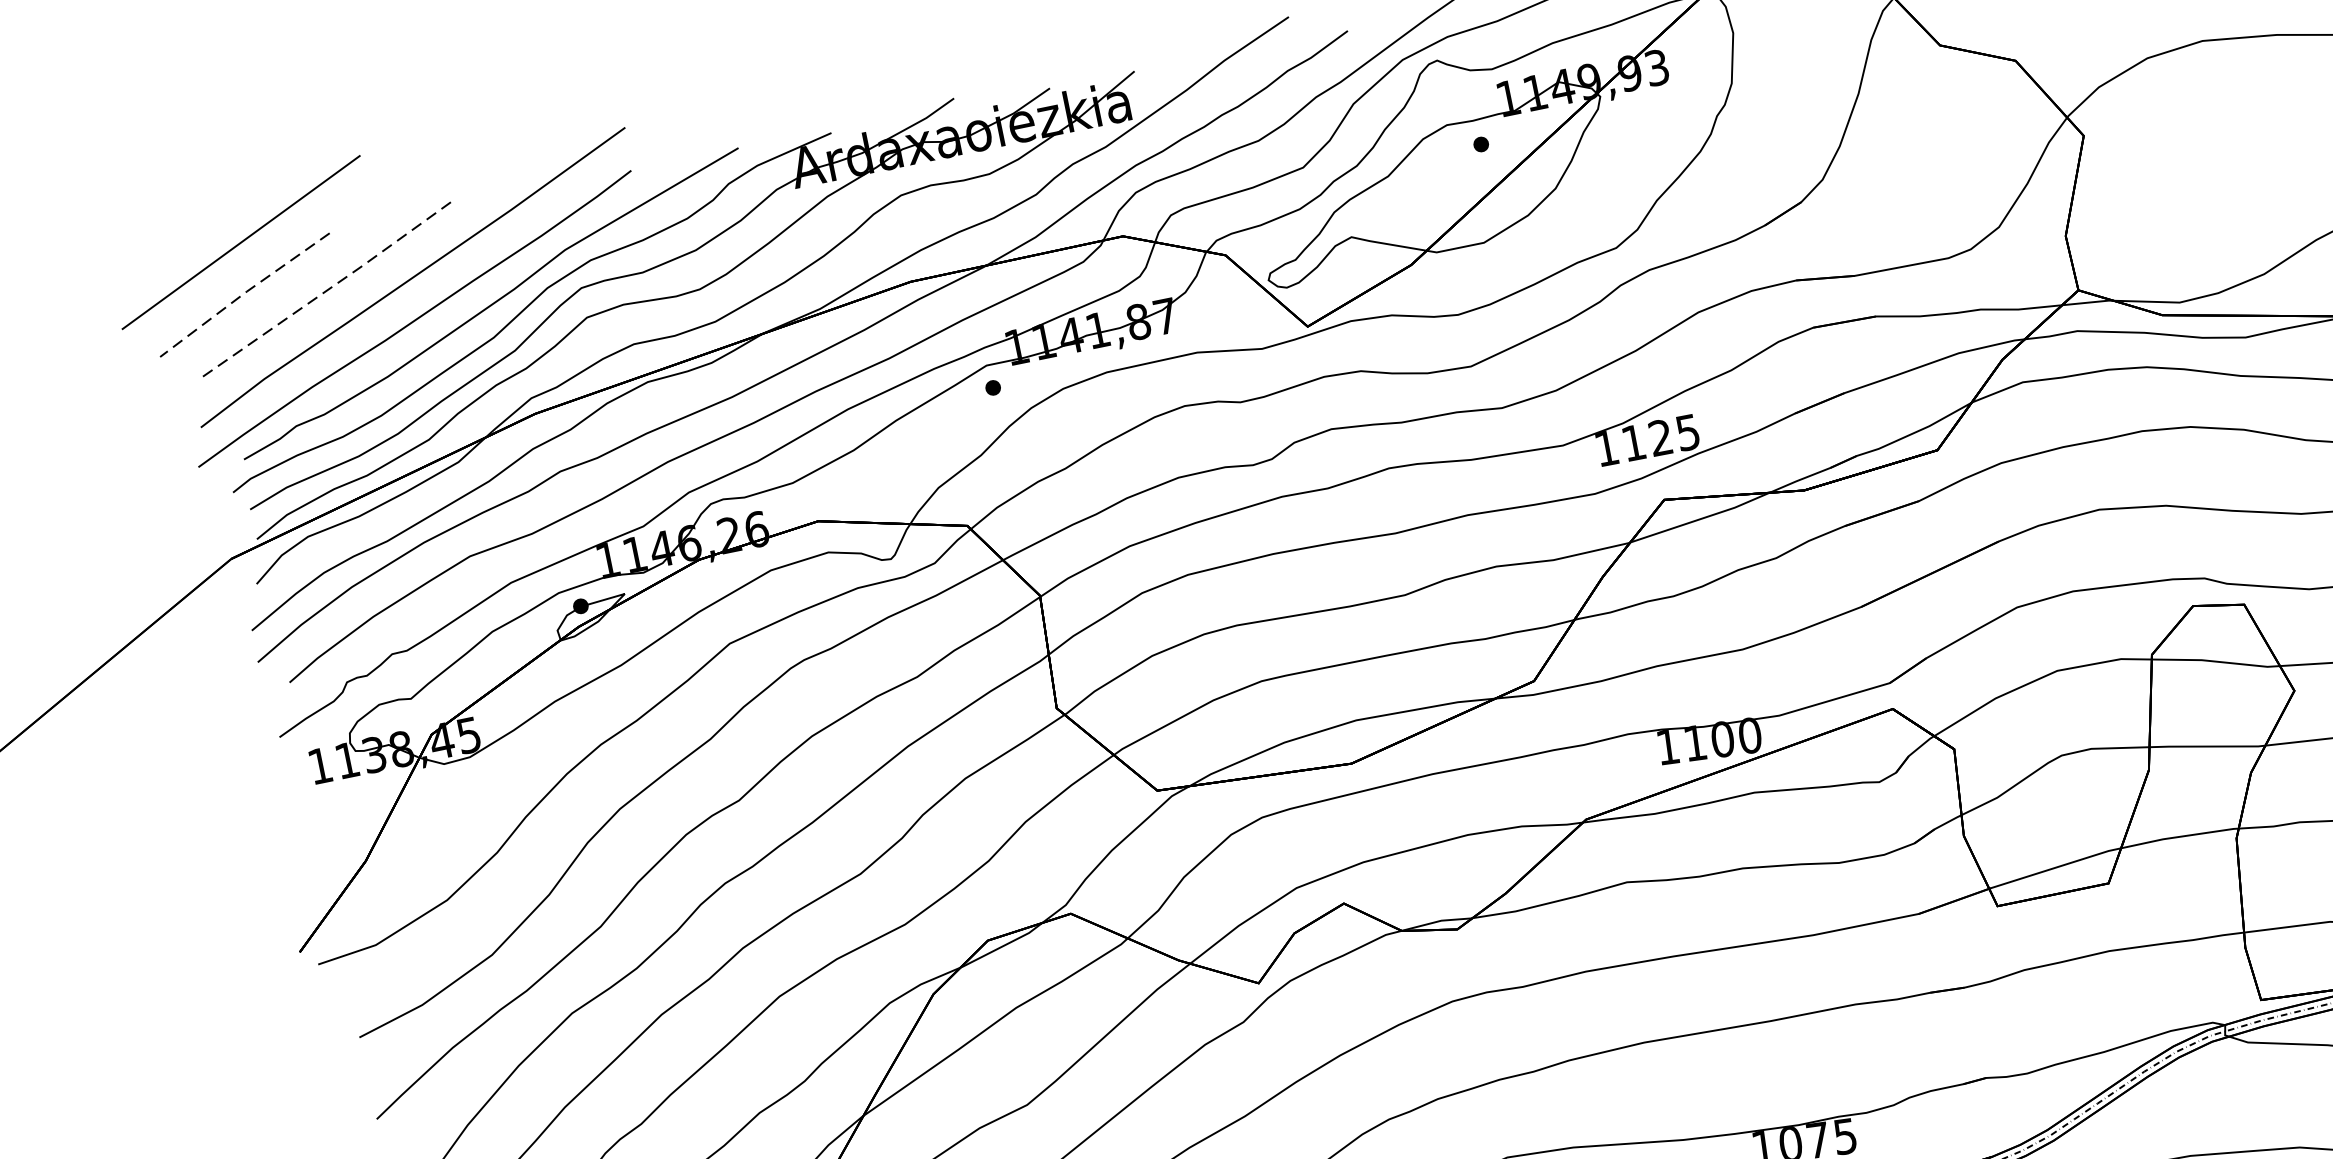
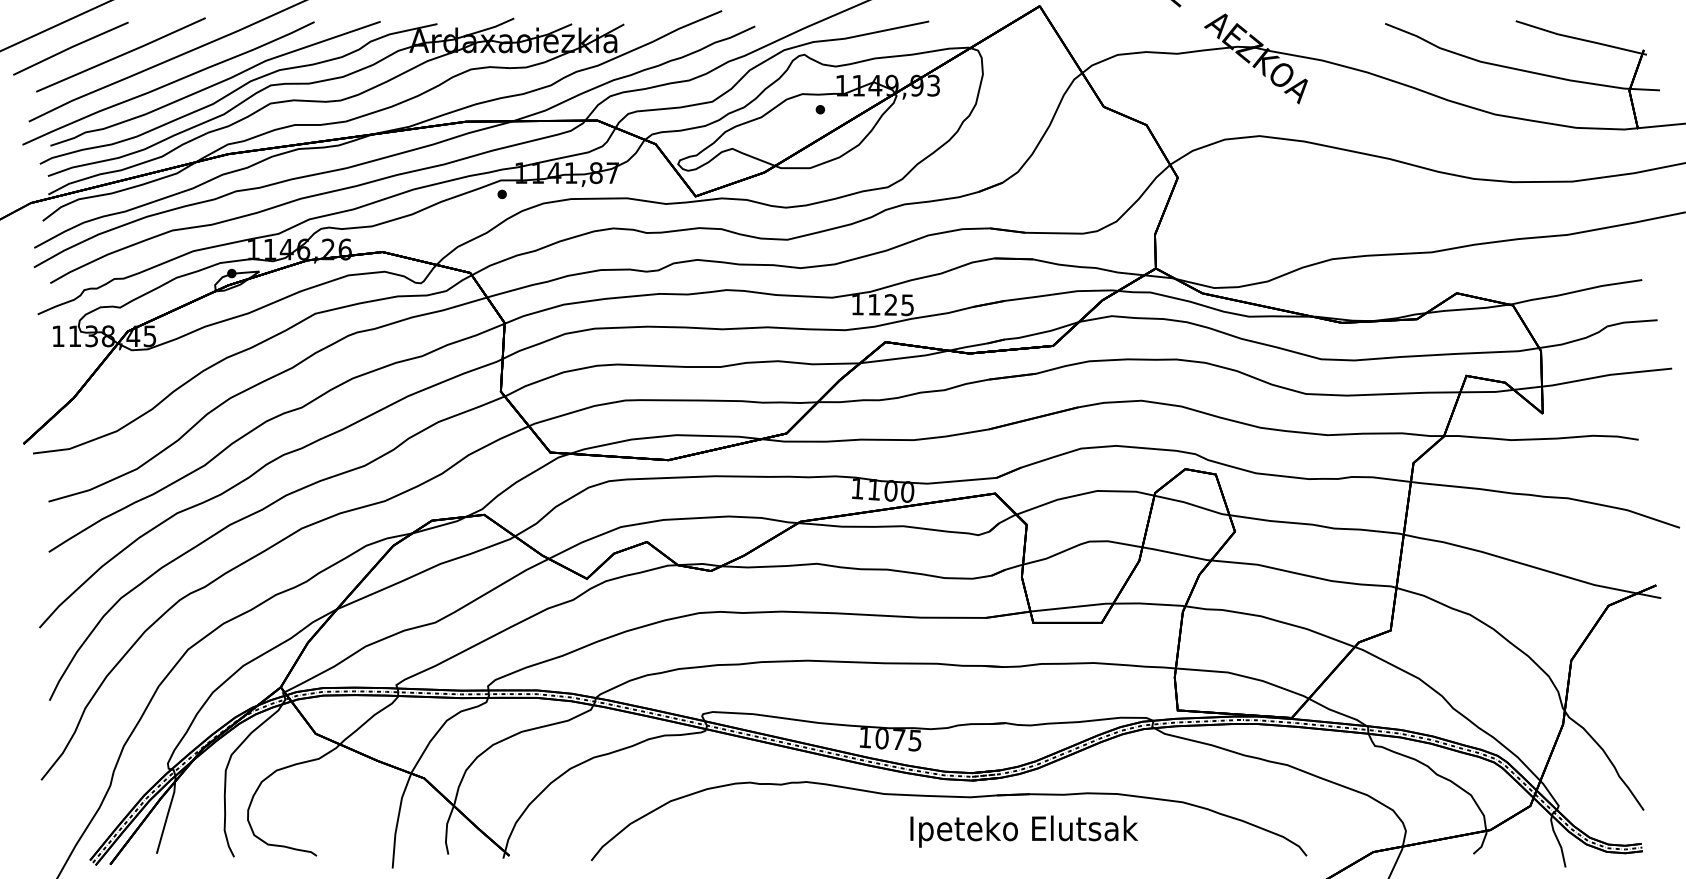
line: (330, 288) -> (122, 55), dashed -> solid
line: (243, 293) -> (70, 47), dashed -> solid

